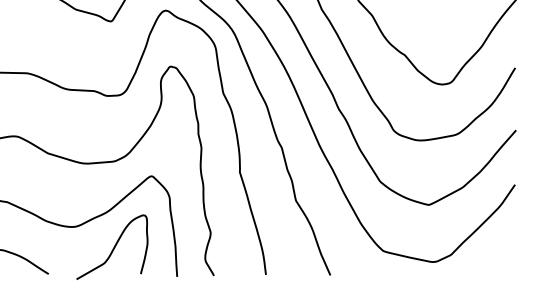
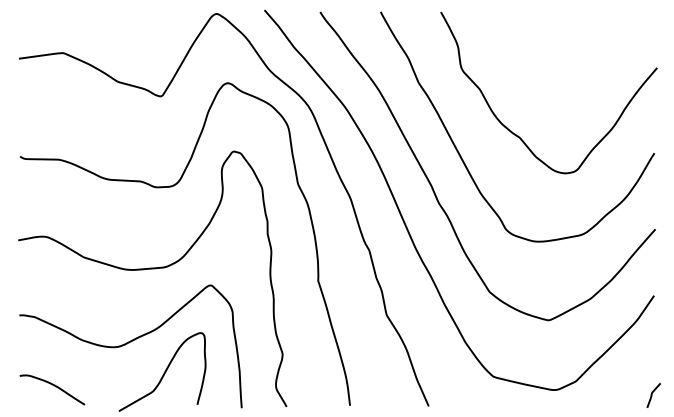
curve: (513, 266) -> (652, 395), added

